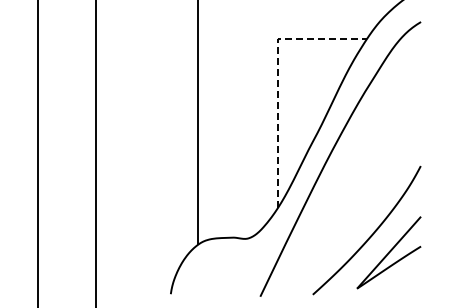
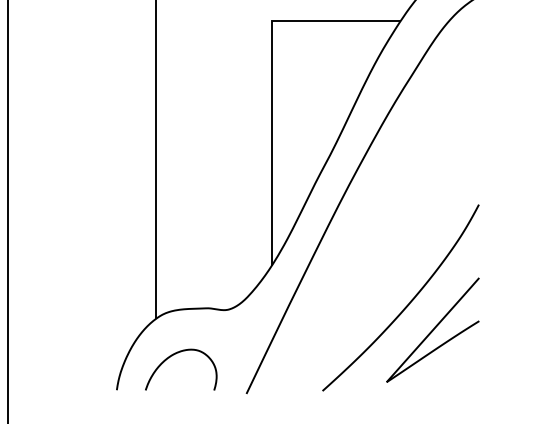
line: (277, 77) -> (271, 76), dashed -> solid
curve: (210, 270) -> (174, 355), added

